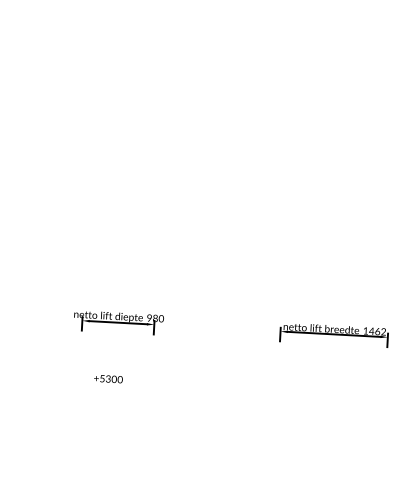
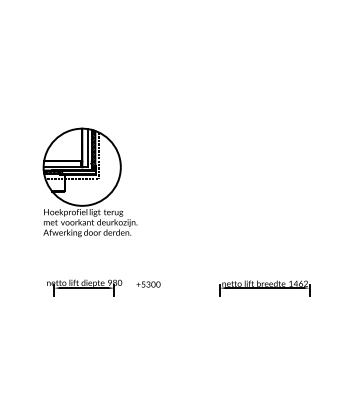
part: (131, 196) -> (89, 182), added
text: (108, 378) -> (148, 284), moved

